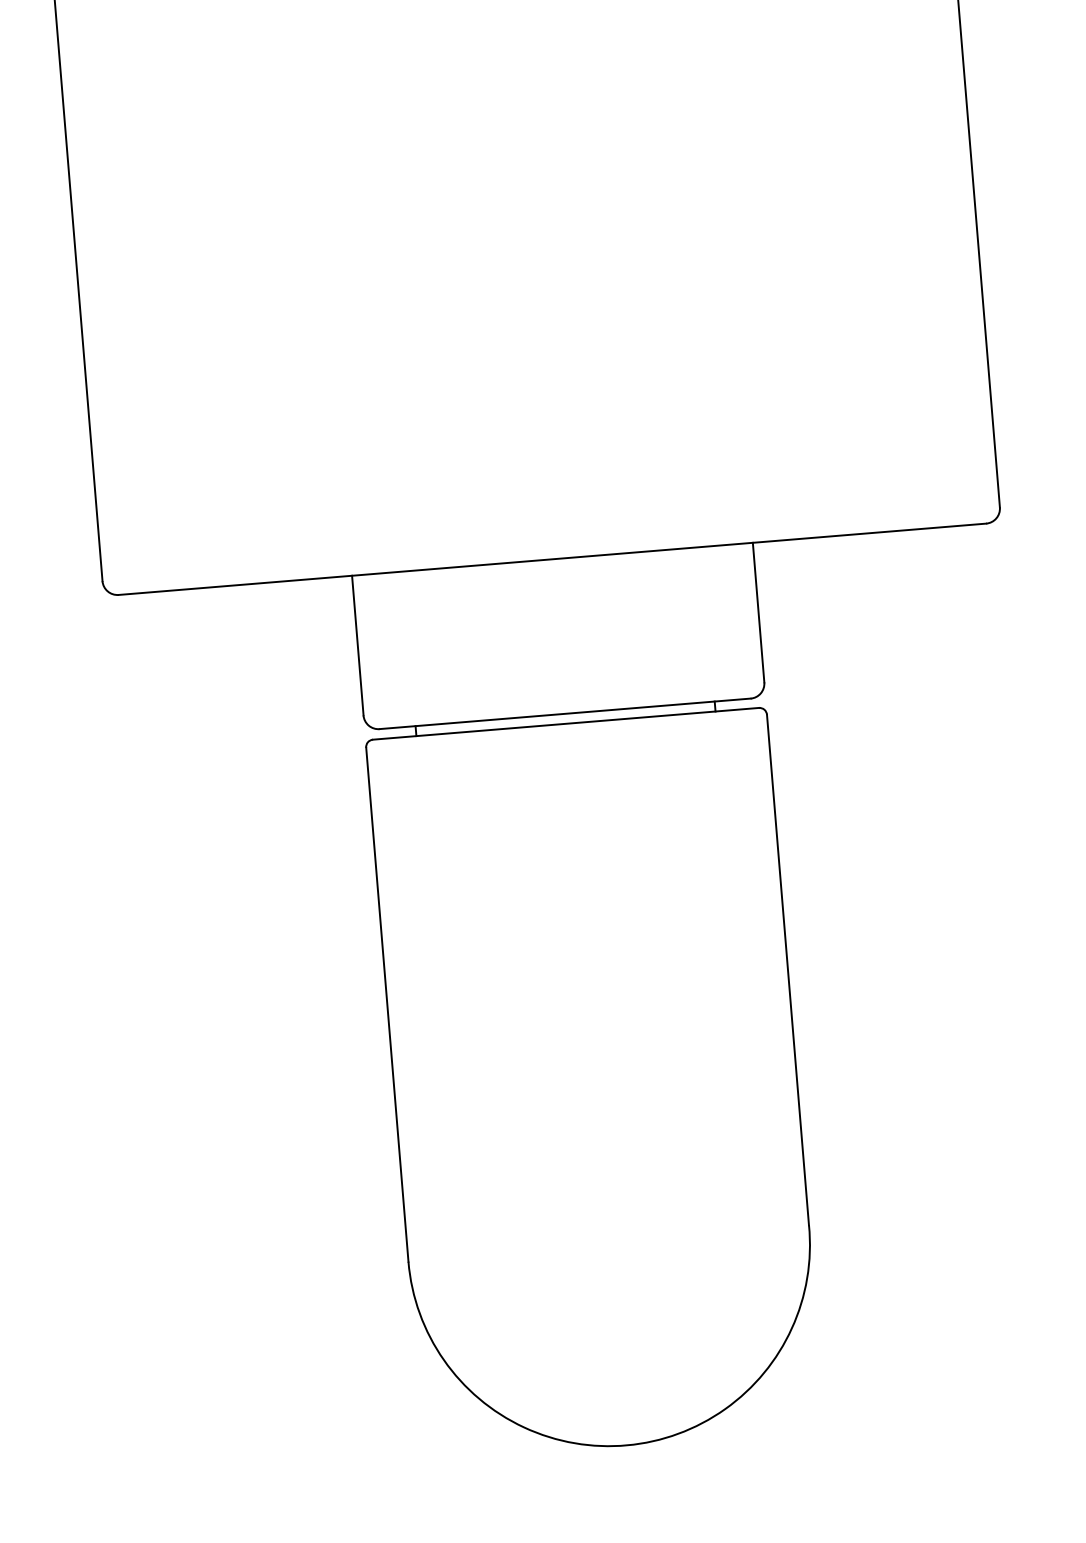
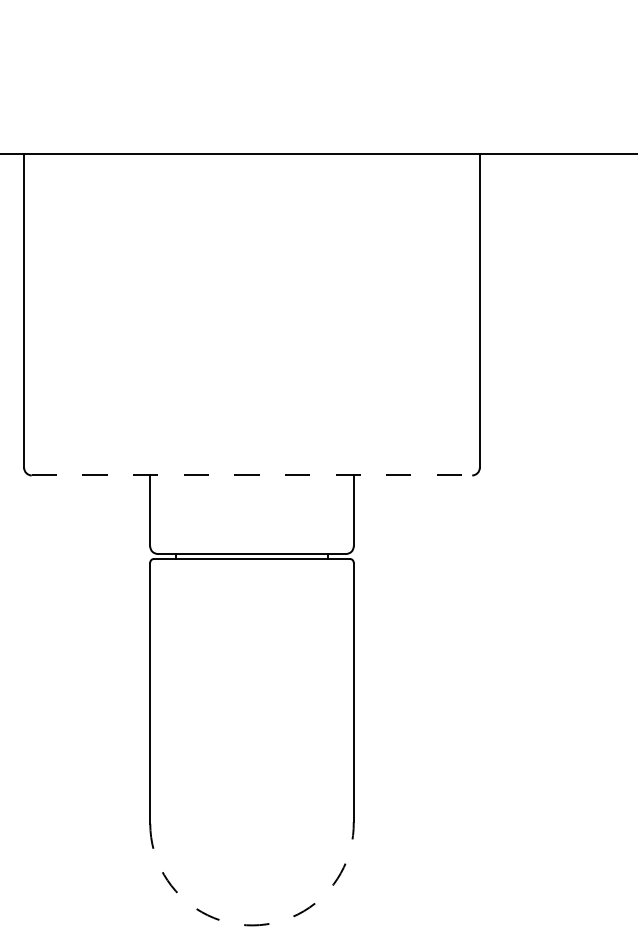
line: (553, 559) -> (252, 475), solid -> dashed
arc: (626, 1445) -> (252, 925), solid -> dashed

